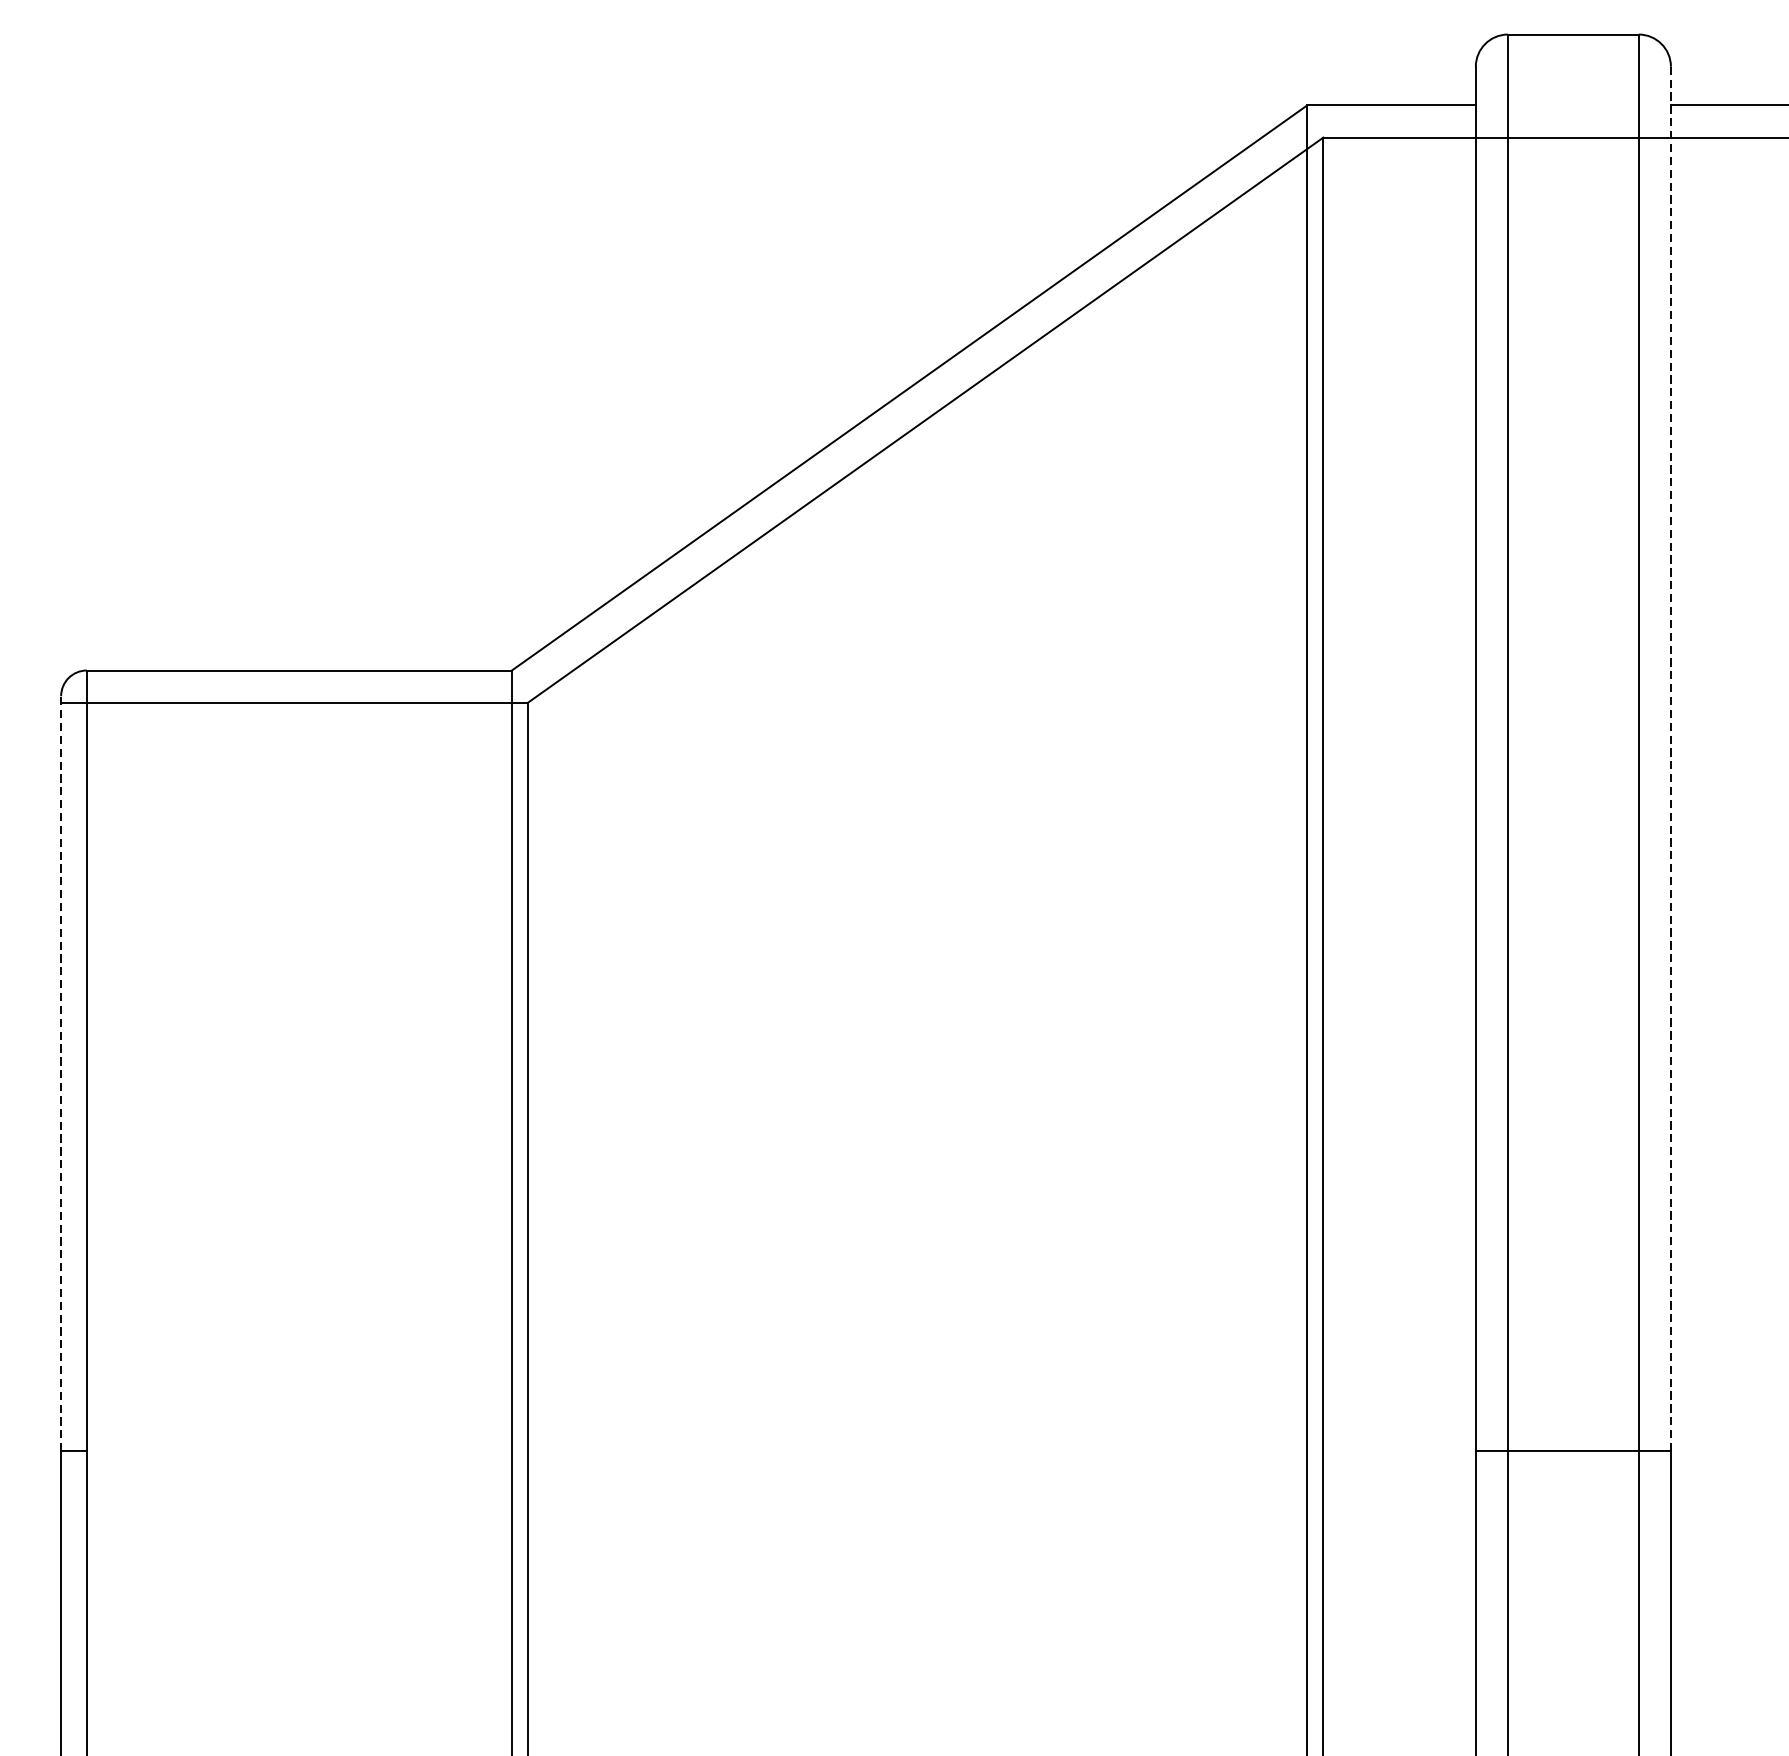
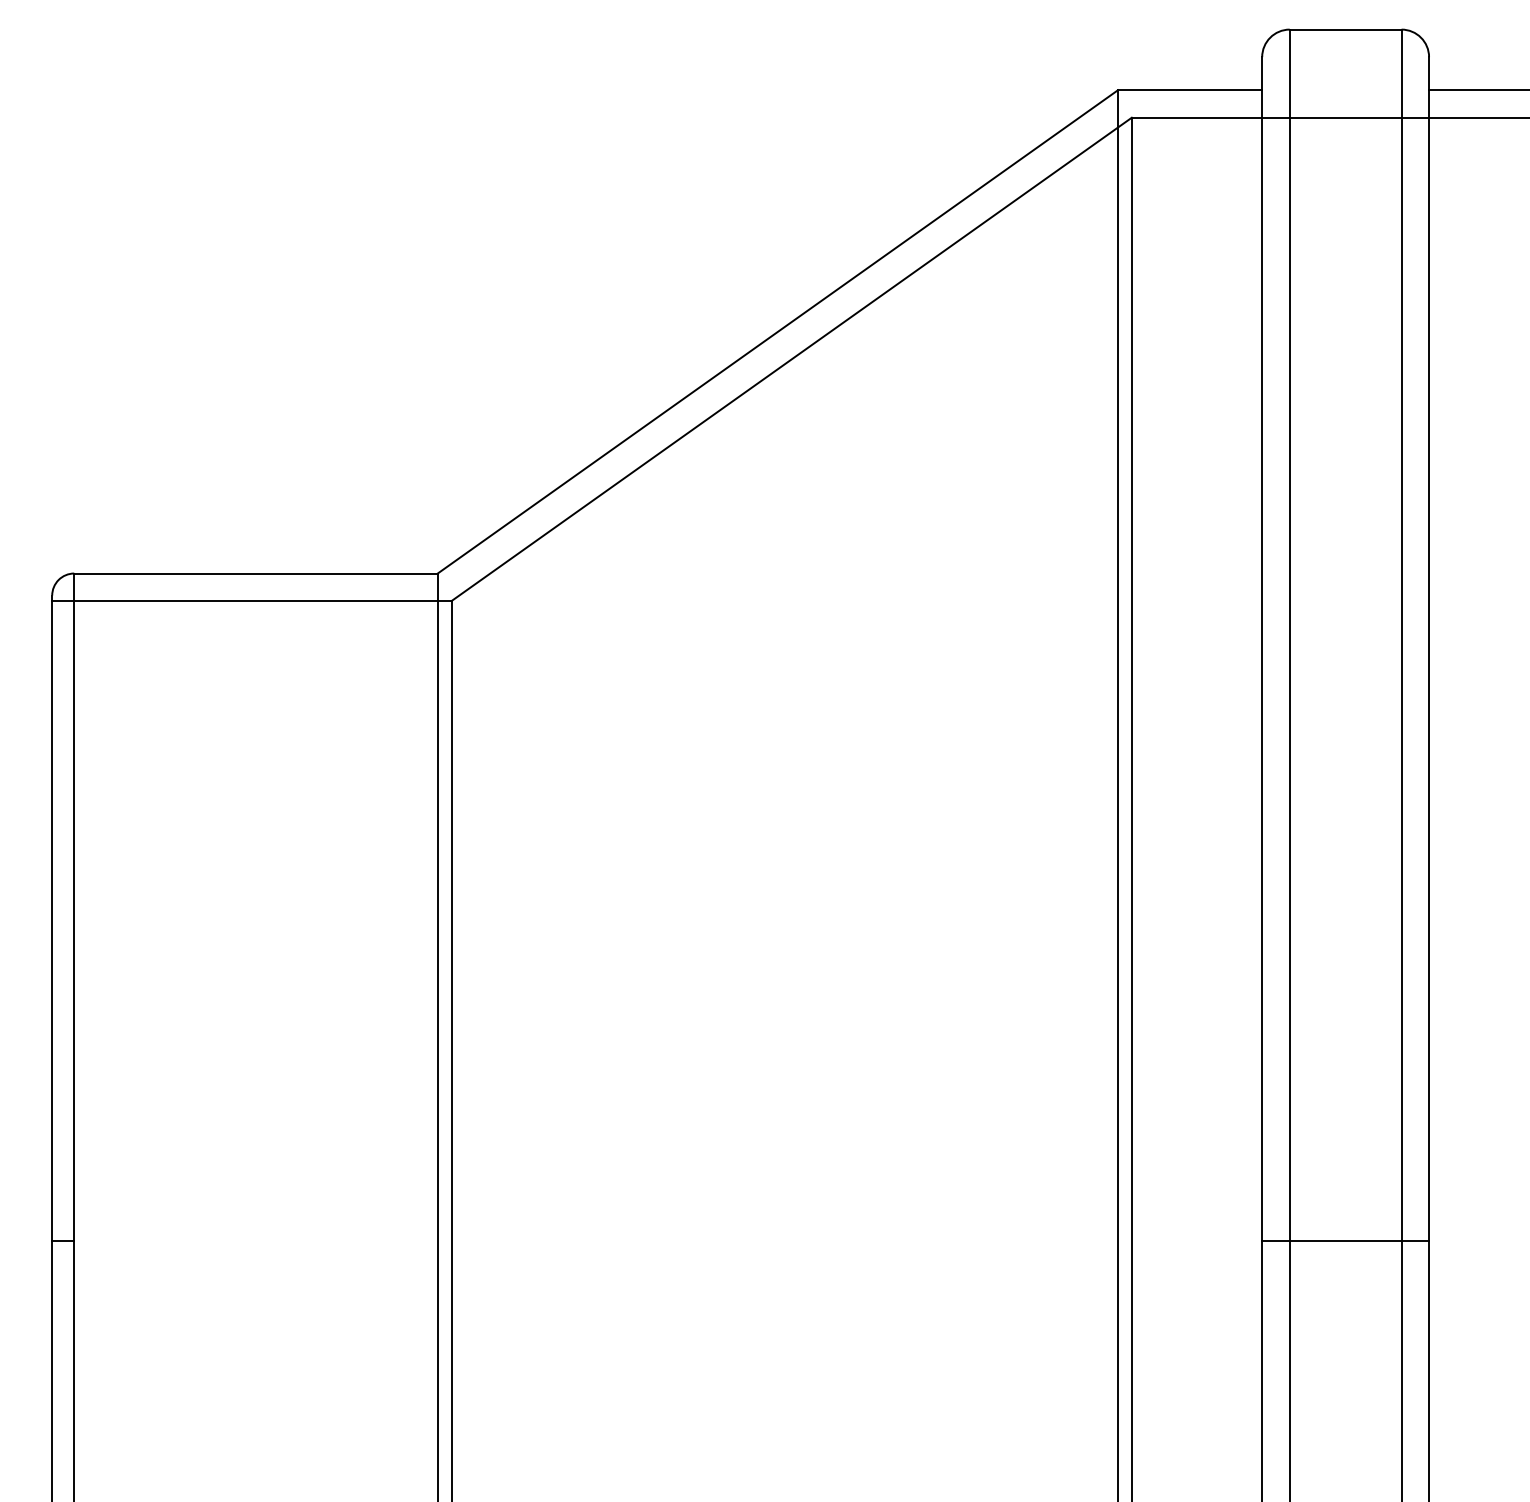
line: (1671, 759) -> (1429, 649), dashed -> solid
line: (61, 1073) -> (52, 918), dashed -> solid

